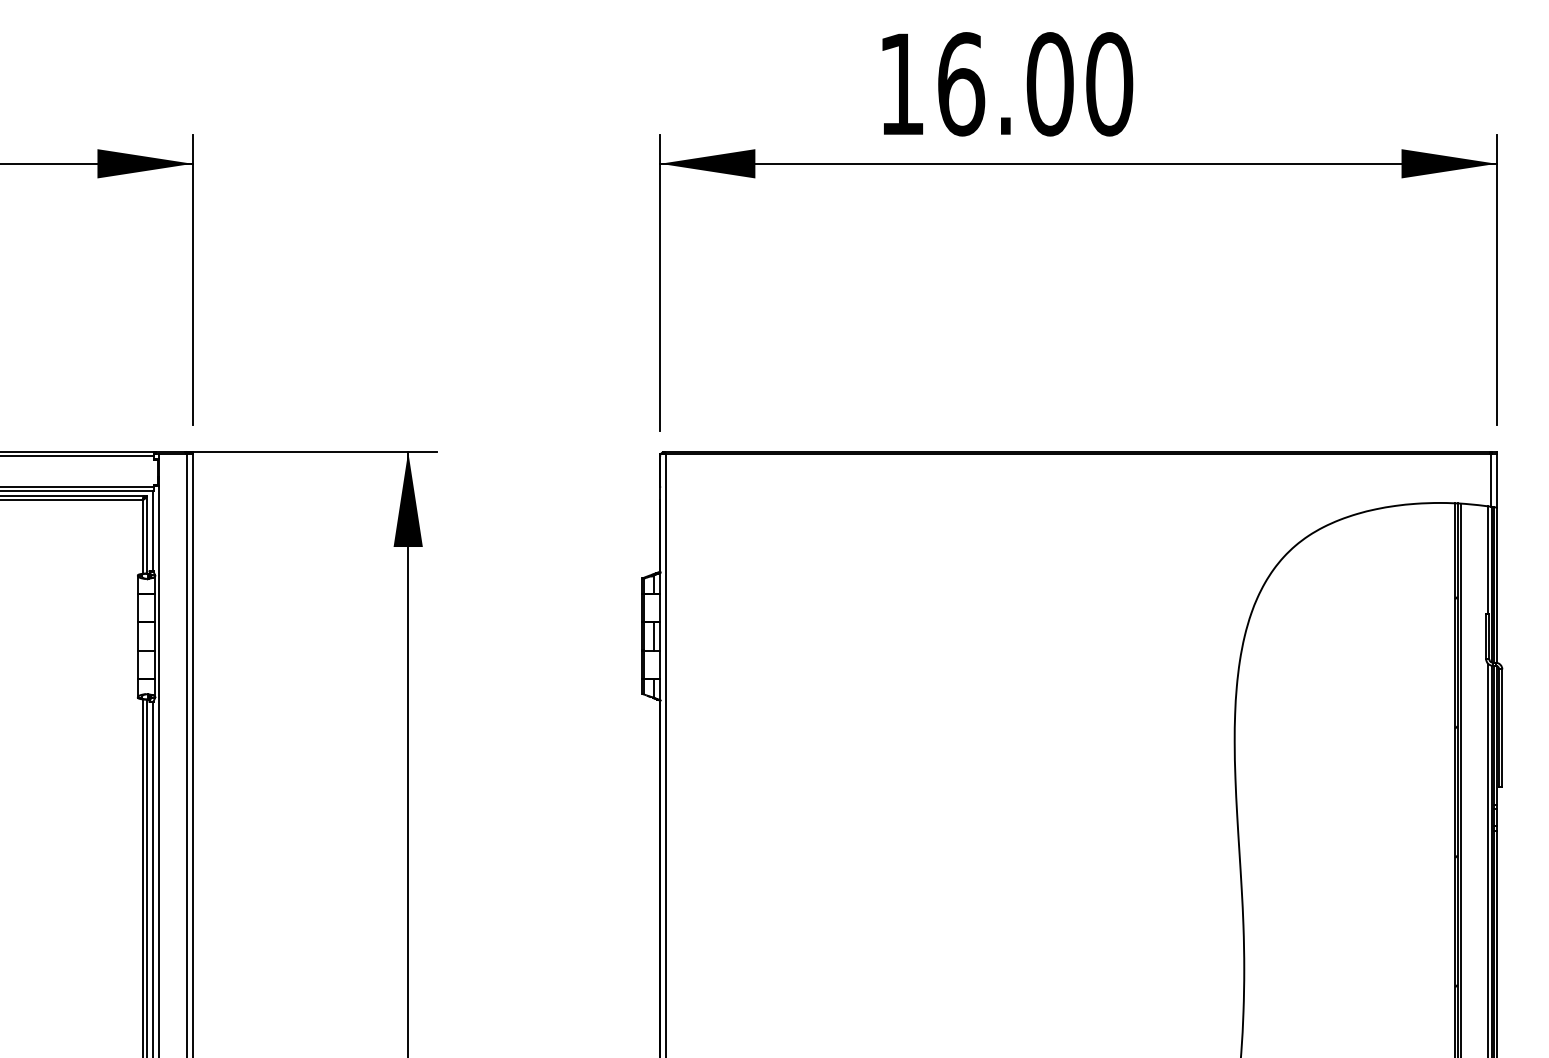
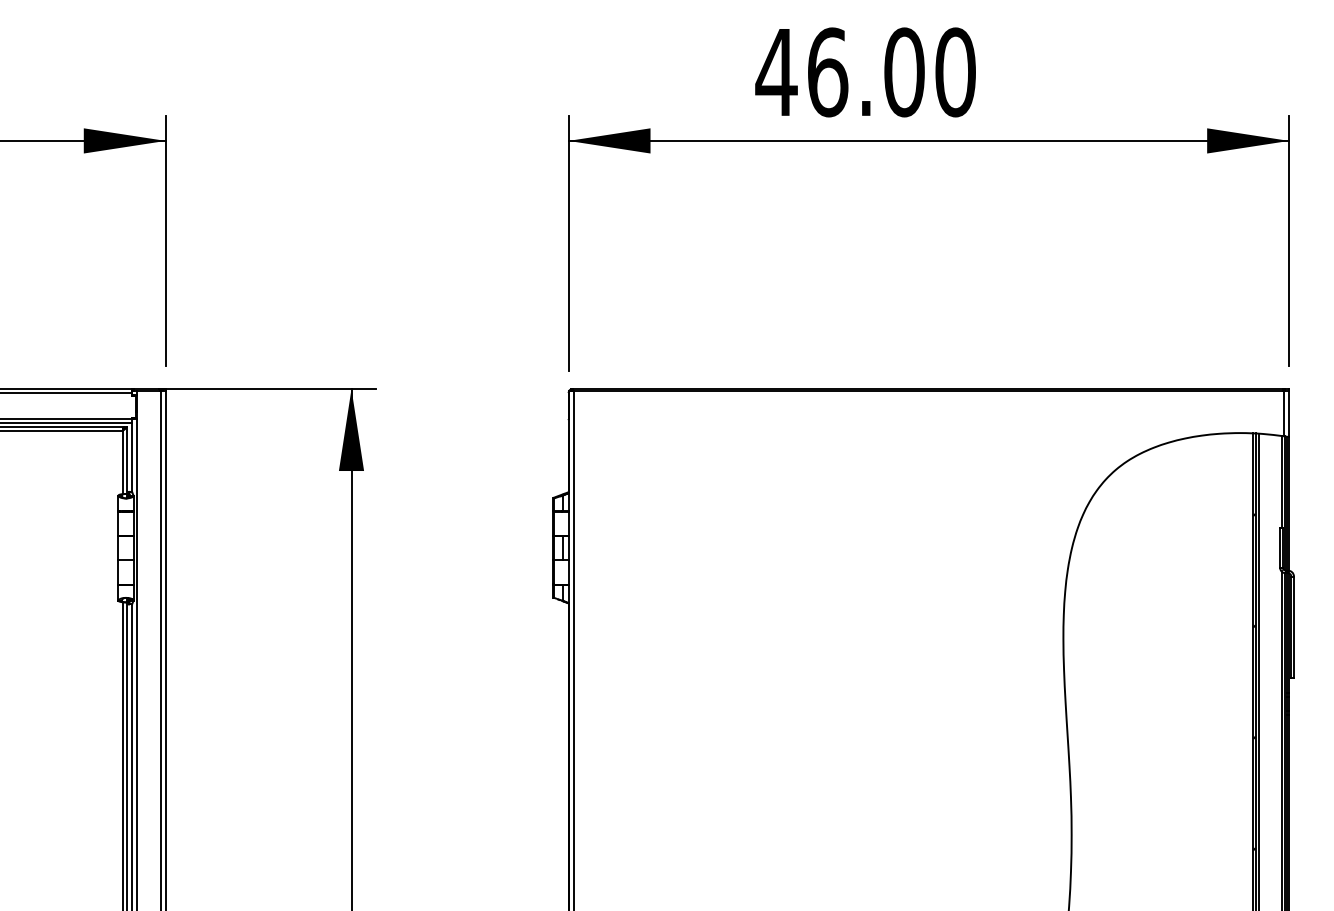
text: (901, 84) -> (776, 72), 16.00 -> 46.00

